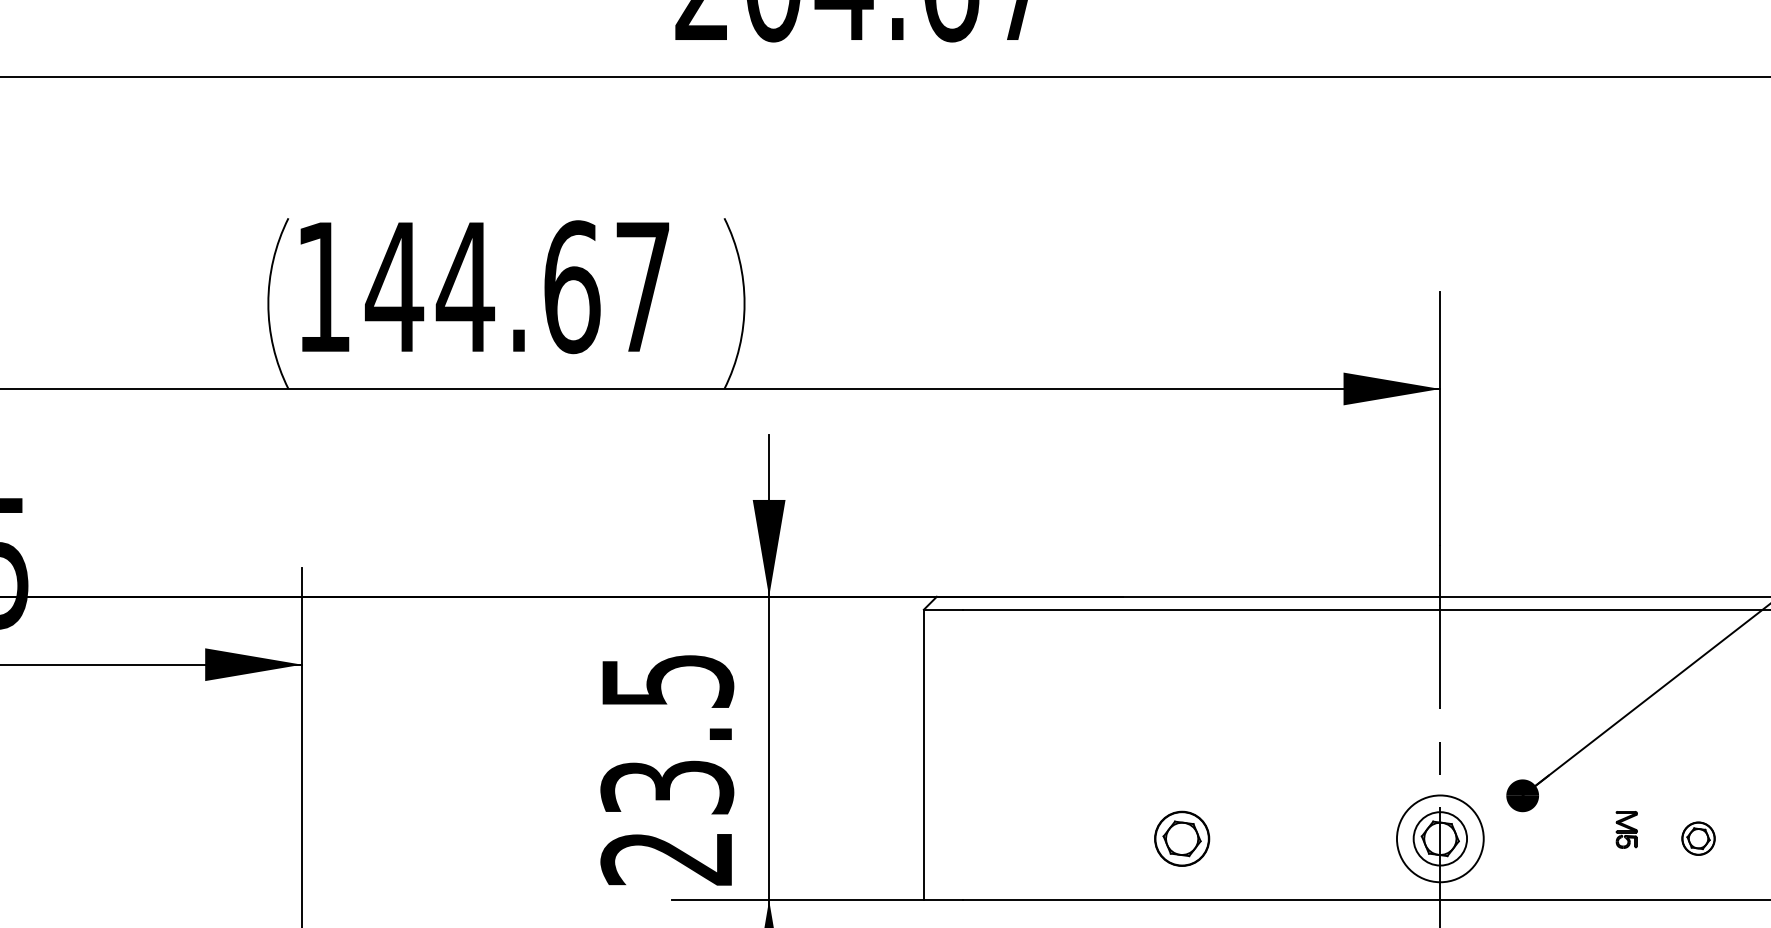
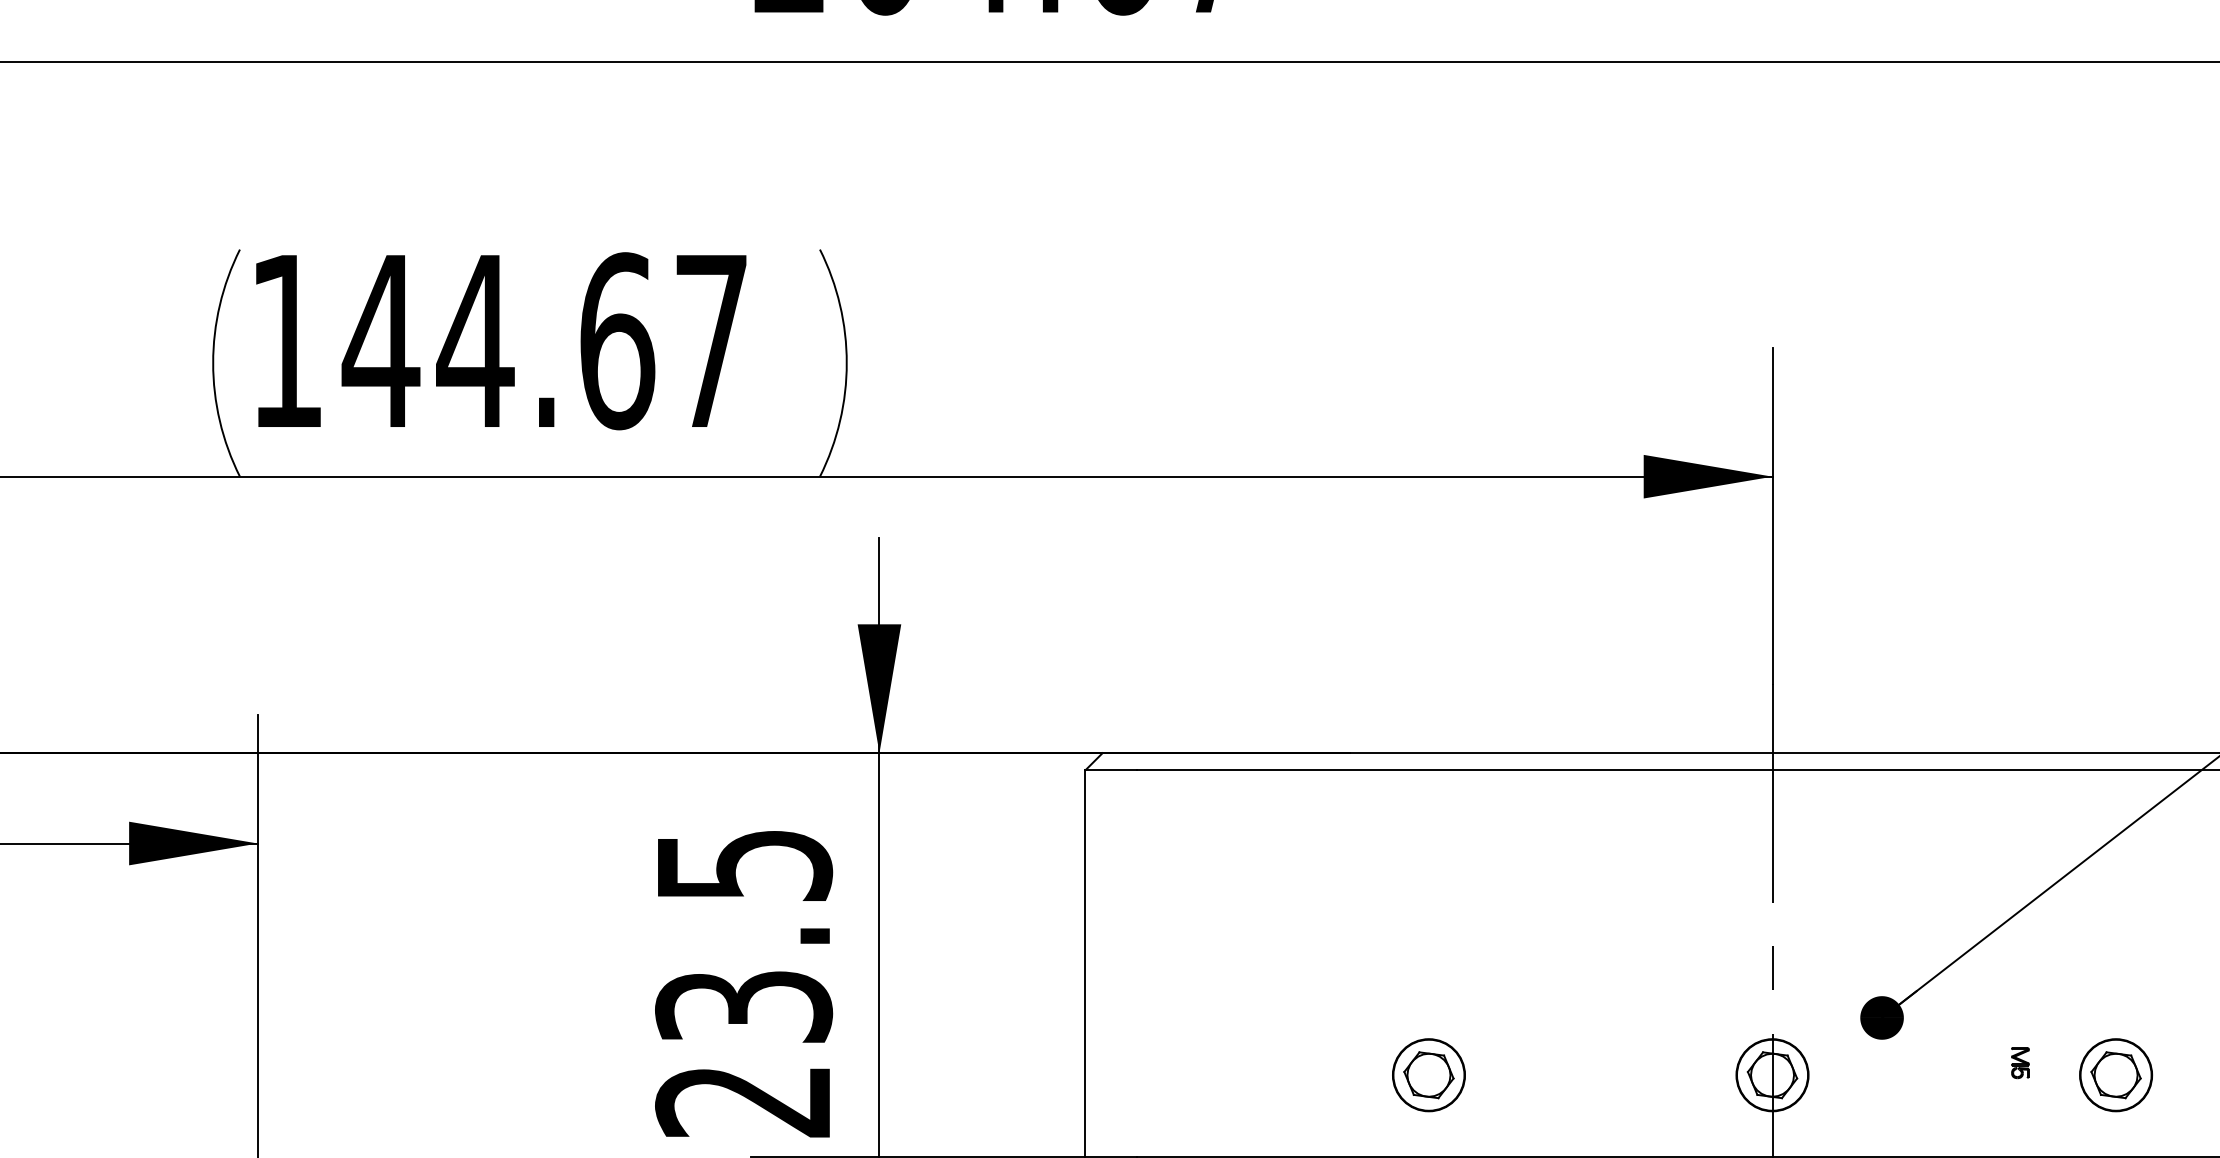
part: (1626, 829) -> (2020, 1062), size x0.62
circle: (1440, 838) -> (1772, 1074), size x0.62
part: (1698, 838) -> (2115, 1074), size x1.67

